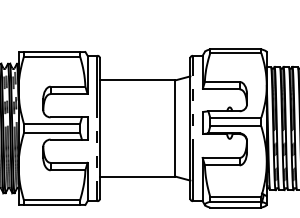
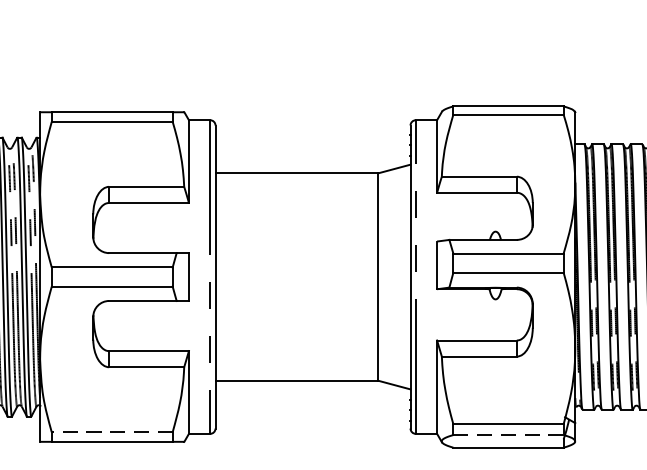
line: (51, 200) -> (111, 432), solid -> dashed
line: (235, 201) -> (507, 434), solid -> dashed

